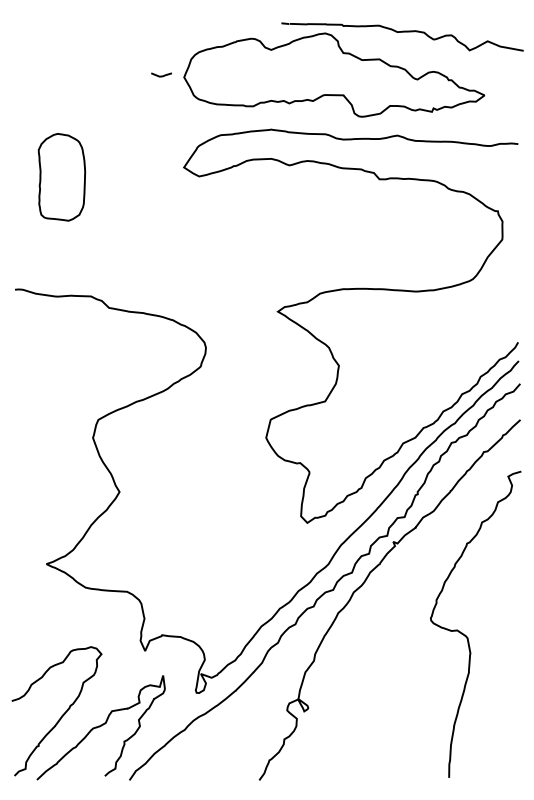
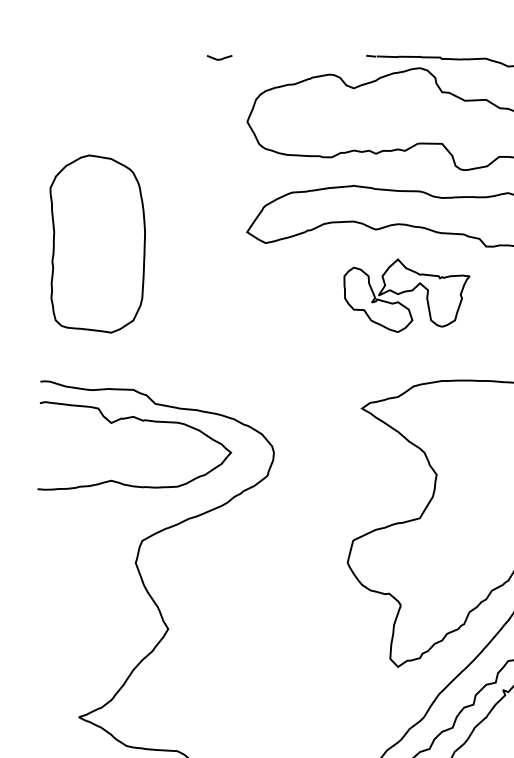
line: (161, 75) -> (219, 58), moved
part: (61, 177) -> (97, 244), size x1.67
part: (314, 218) -> (406, 294), added
curve: (98, 322) -> (142, 421), added

